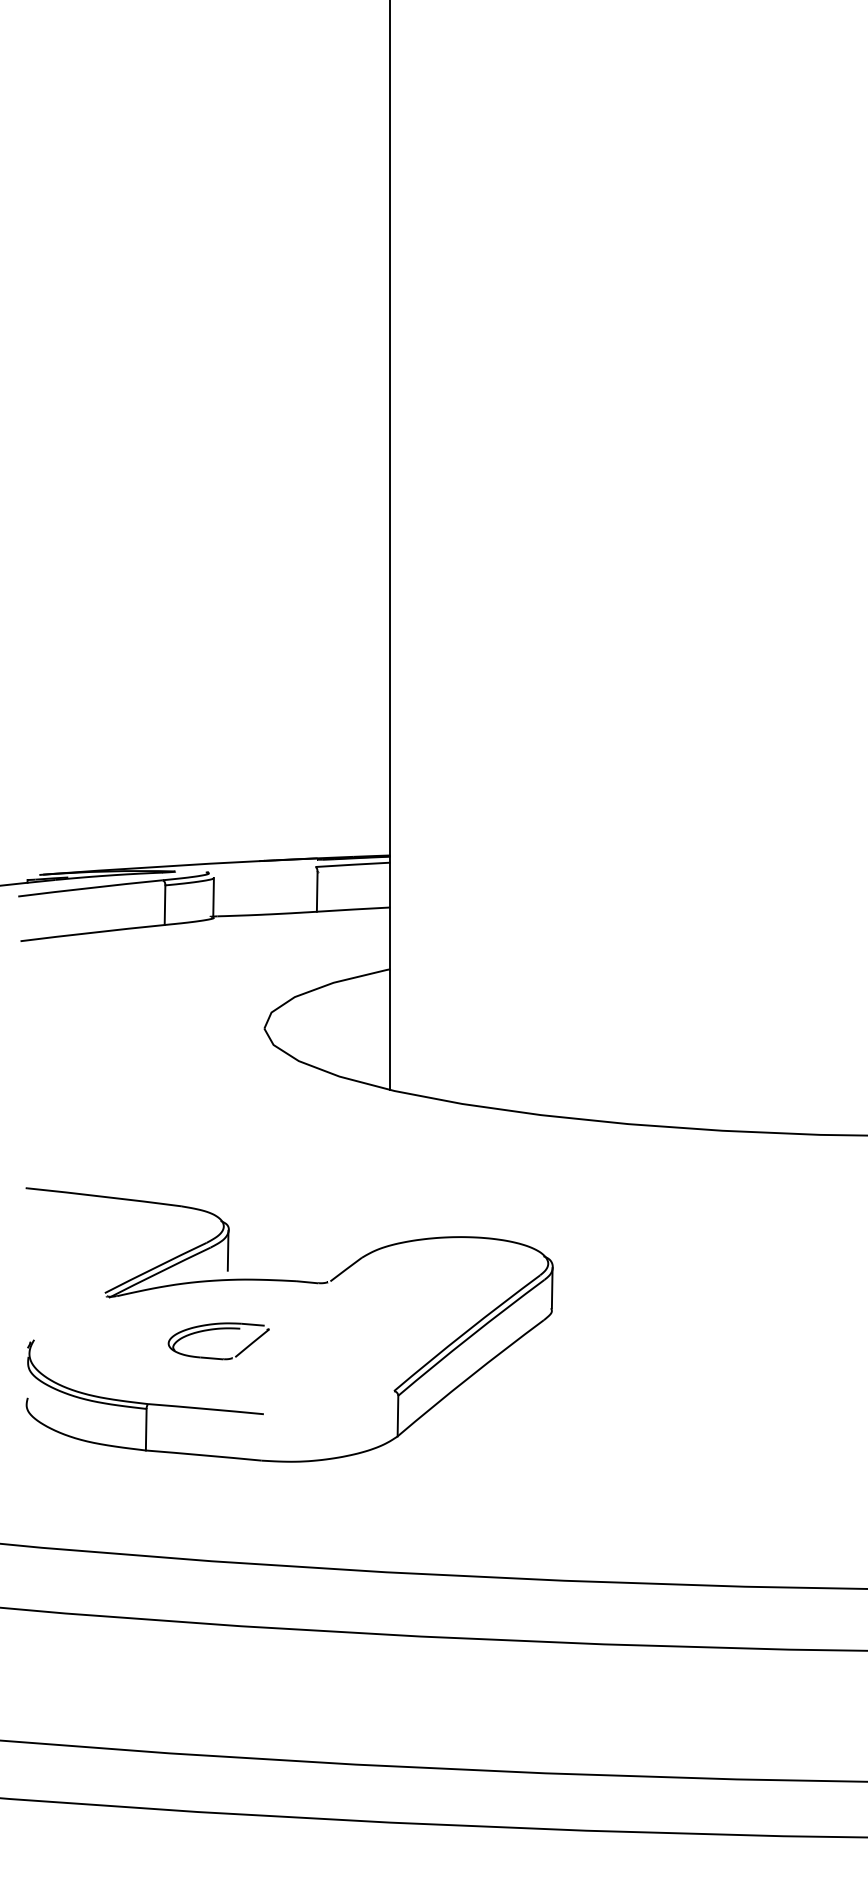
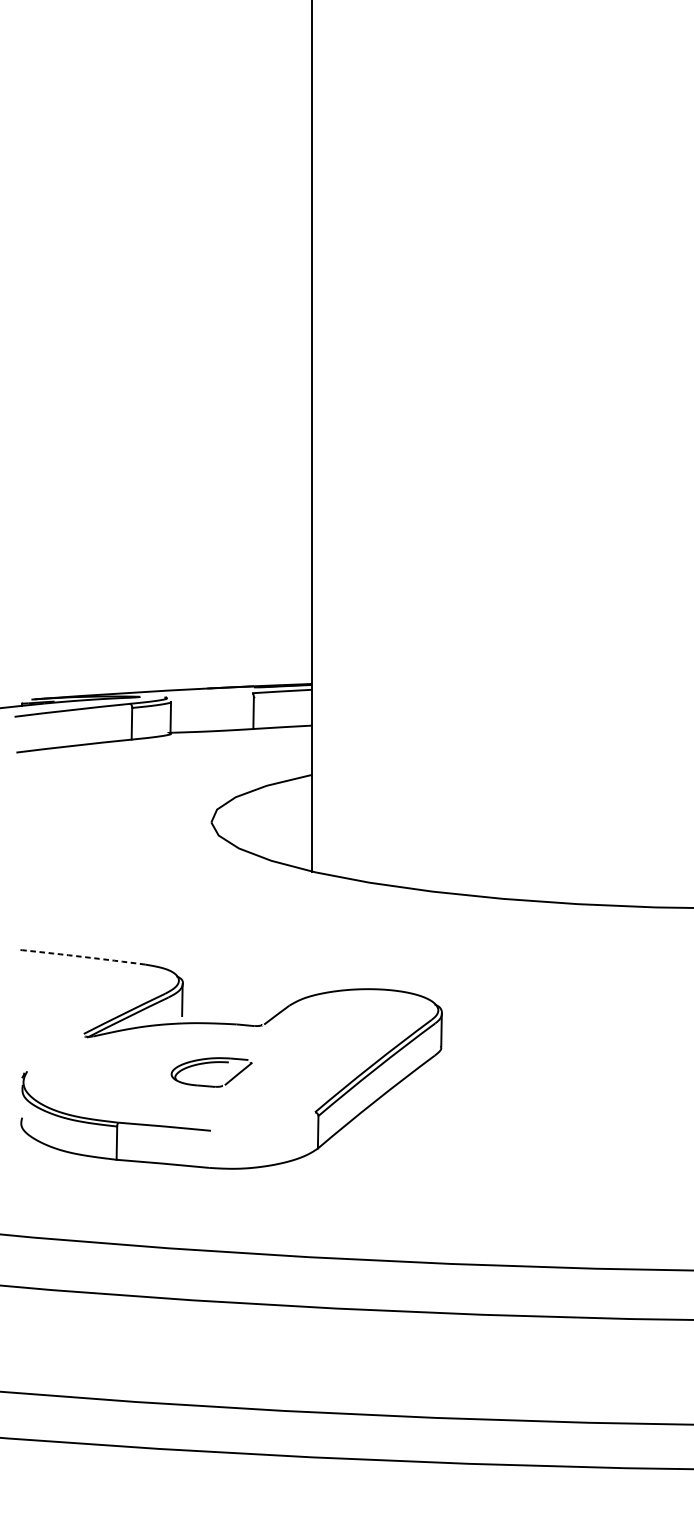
arc: (104, 1196) -> (83, 956), solid -> dashed
part: (218, 1329) -> (211, 1063), moved

